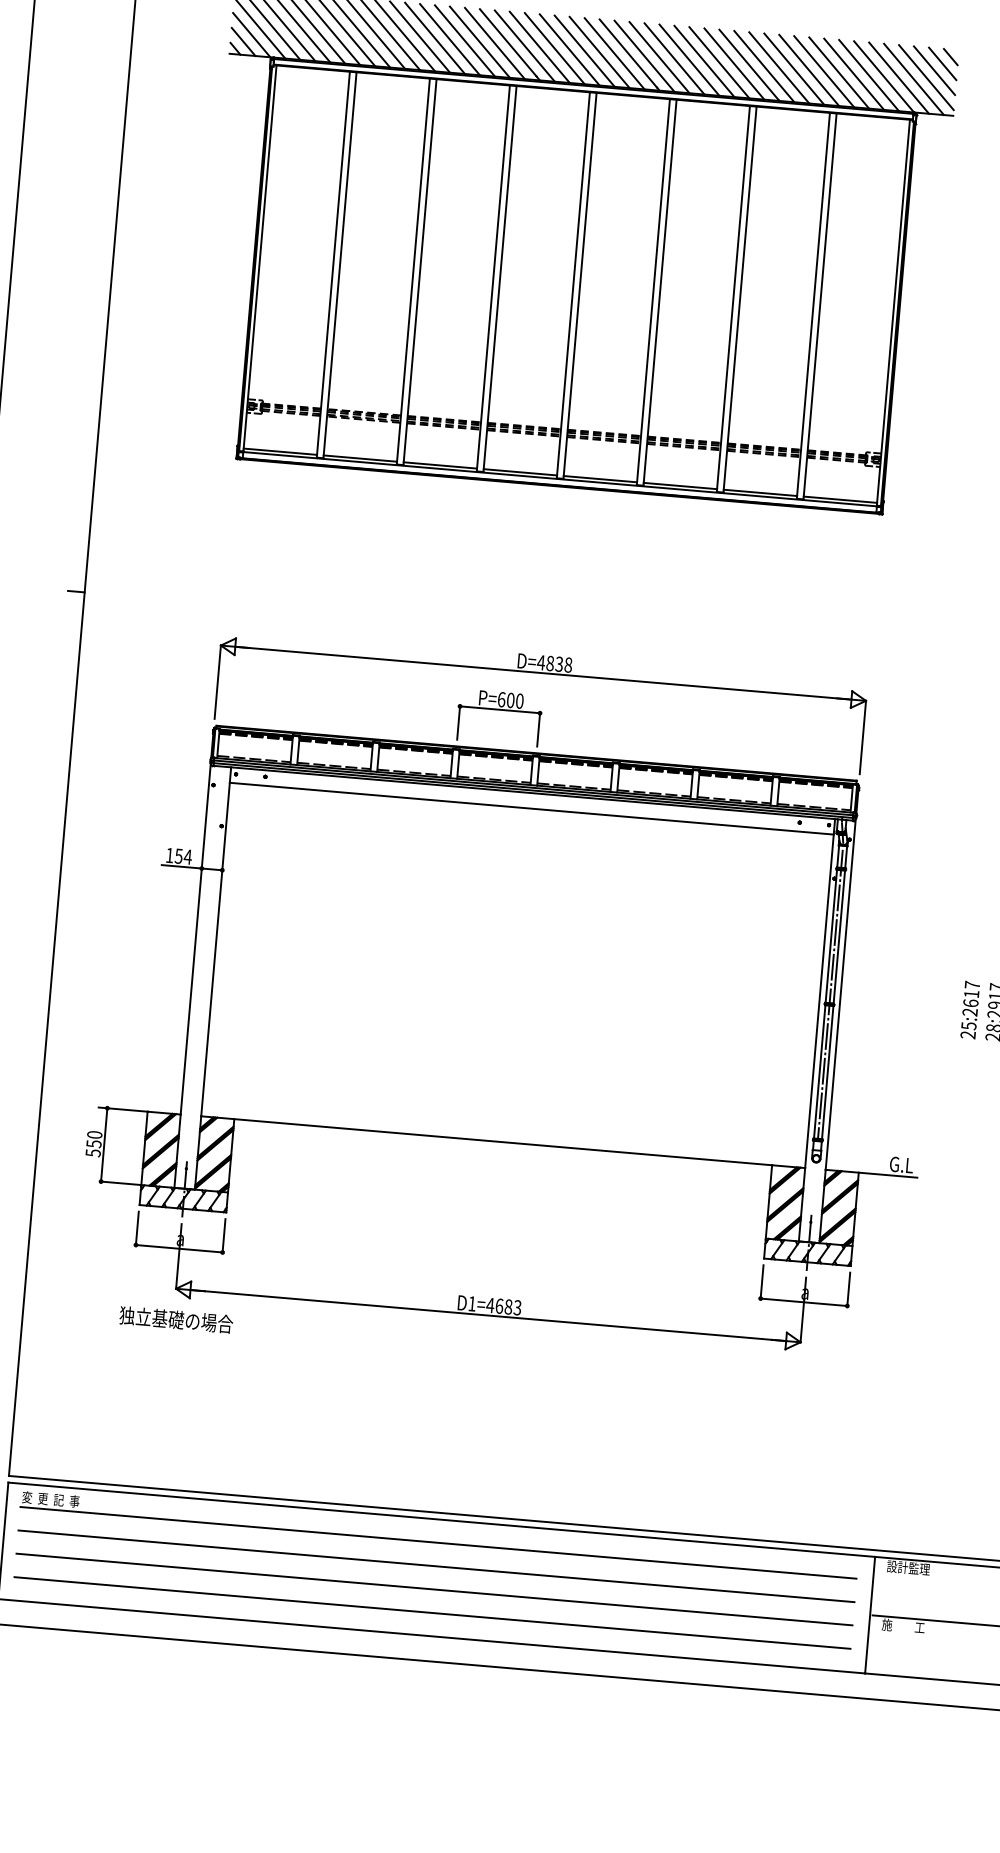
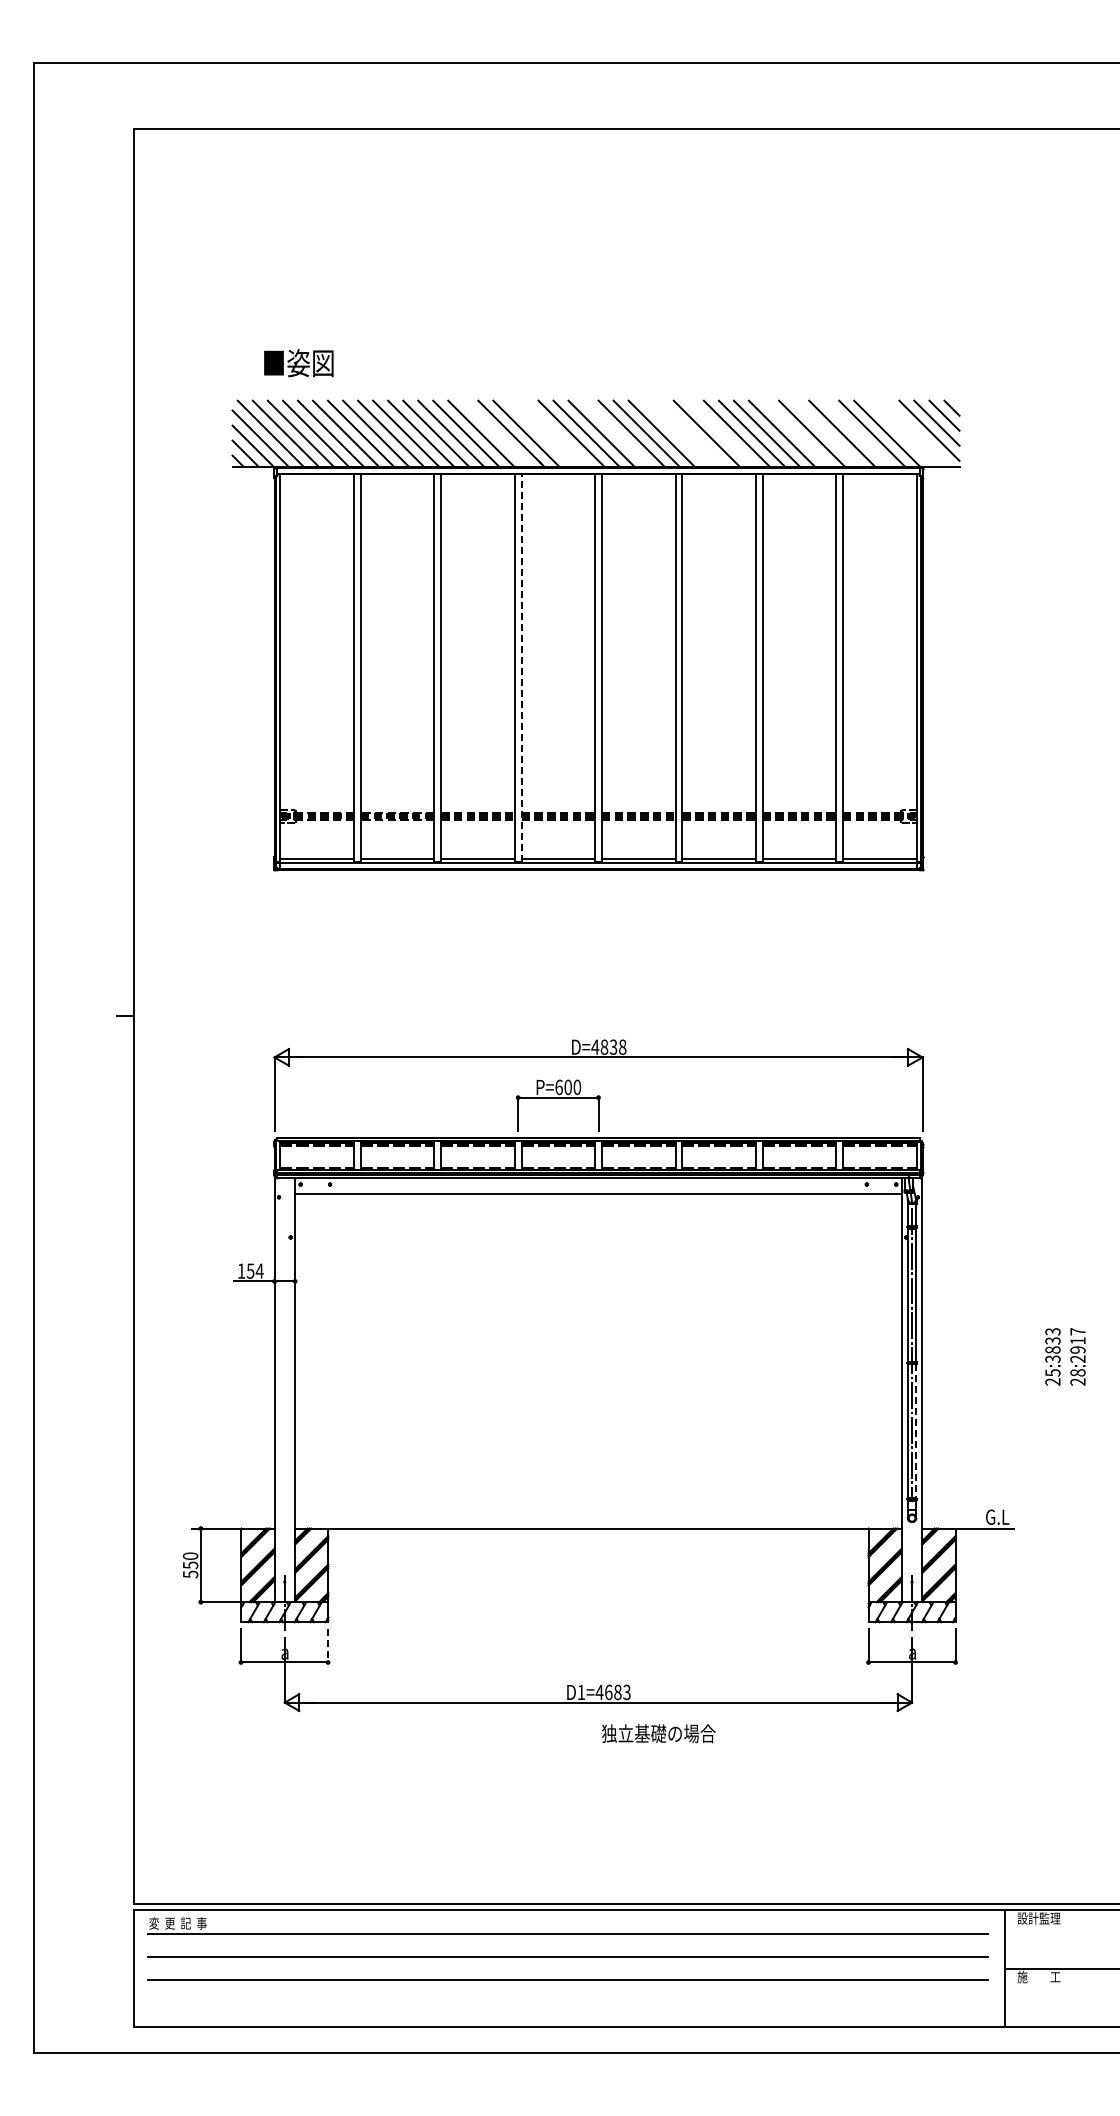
line: (495, 43) -> (496, 433), removed
line: (539, 47) -> (541, 433), removed
line: (554, 48) -> (556, 433), removed
line: (614, 53) -> (616, 433), removed
line: (674, 58) -> (676, 433), removed
line: (689, 59) -> (691, 433), removed
line: (719, 62) -> (721, 433), removed
line: (793, 68) -> (796, 433), removed
line: (823, 71) -> (826, 433), removed
line: (853, 74) -> (856, 433), removed
line: (899, 77) -> (902, 433), removed
line: (914, 79) -> (917, 433), removed
line: (499, 279) -> (521, 668), solid -> dashed
text: (970, 998) -> (1052, 1345), 25:2617 -> 25:3833
line: (828, 1072) -> (916, 1431), solid -> dashed
line: (224, 1235) -> (328, 1645), solid -> dashed
text: (176, 1319) -> (658, 1733), moved
line: (432, 1613) -> (568, 2004), removed

